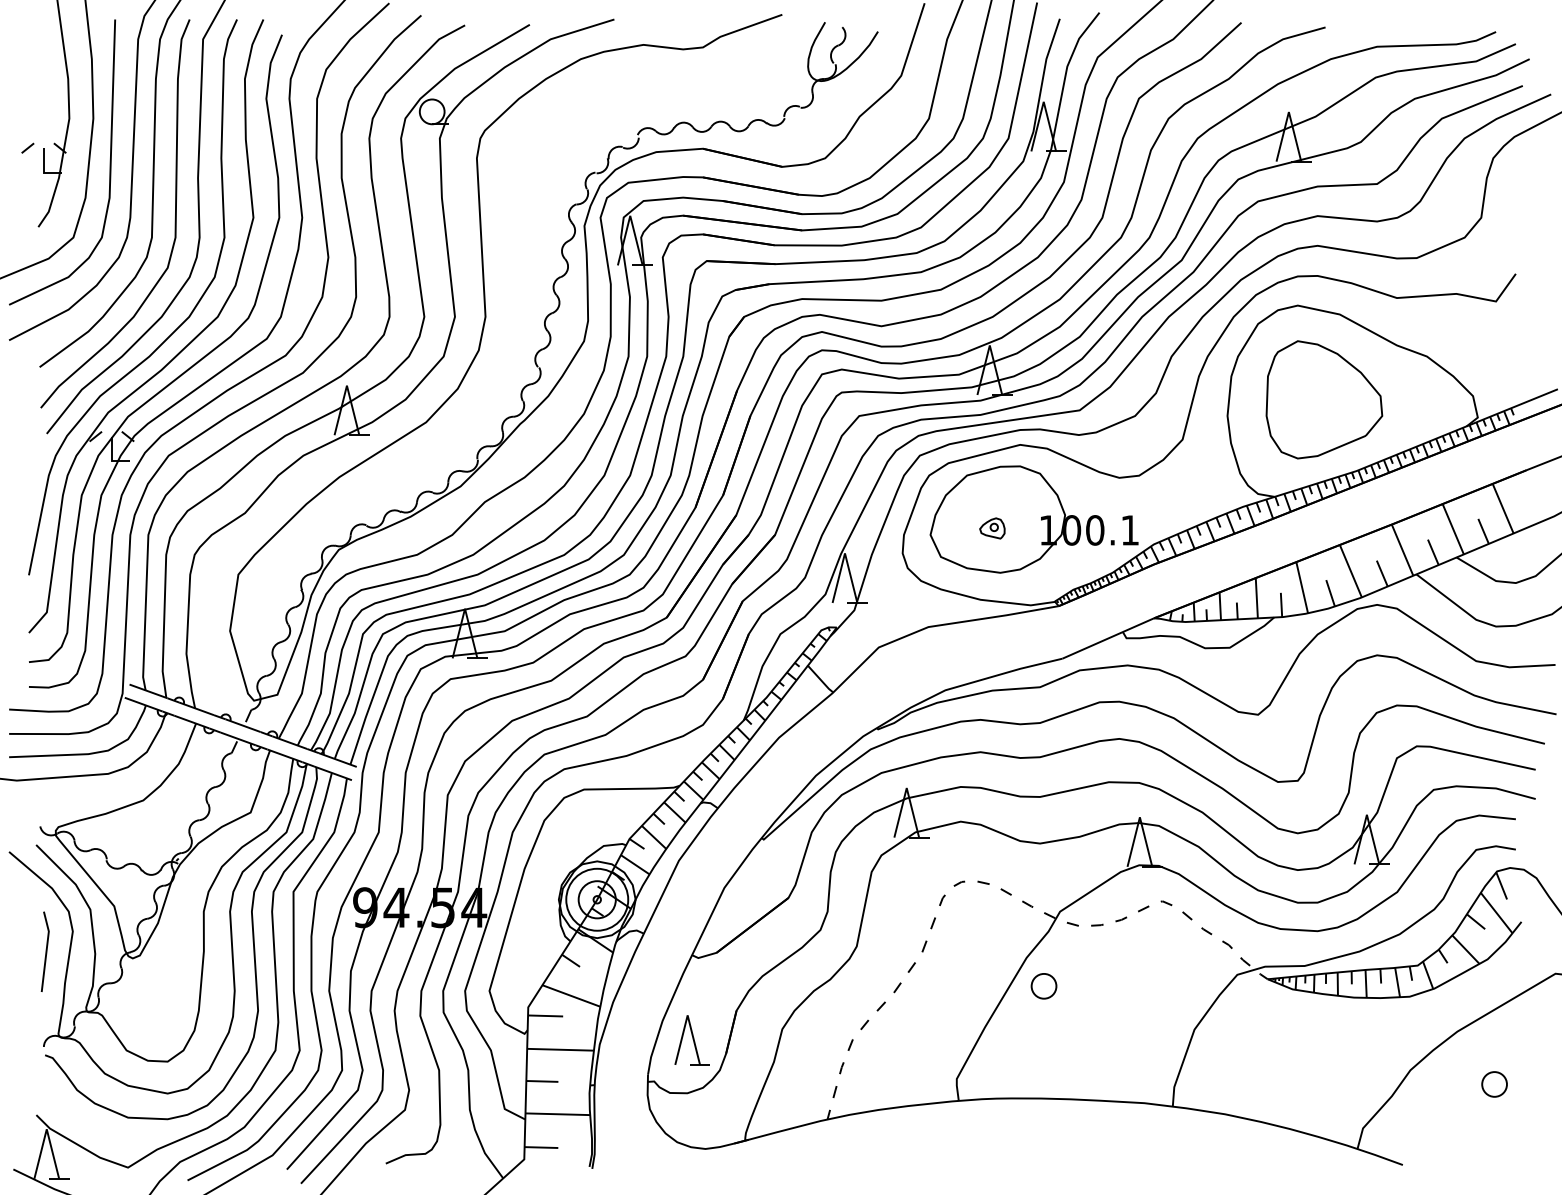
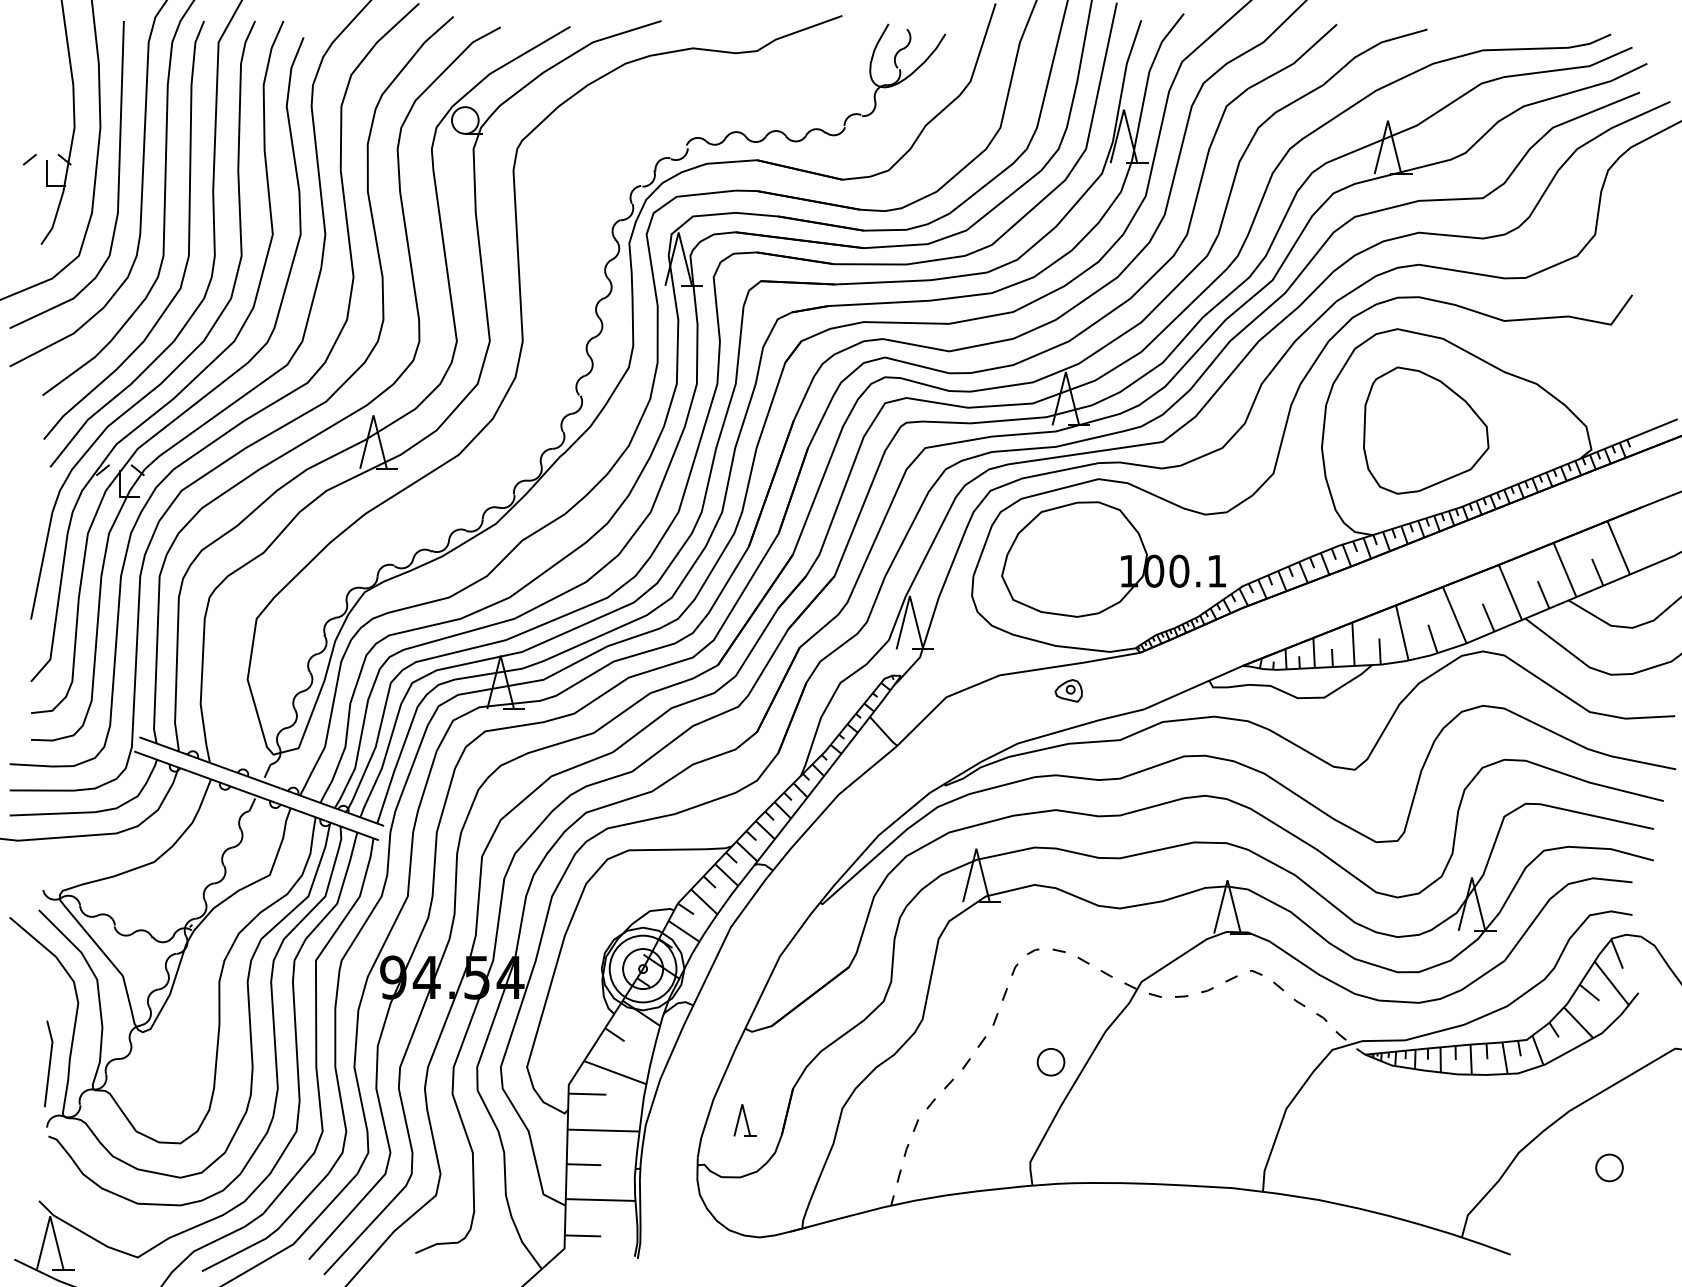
part: (992, 528) -> (1068, 690), moved
line: (45, 951) -> (48, 1063), moved
part: (1043, 986) -> (1050, 1062), moved
part: (691, 1040) -> (744, 1120), size x0.6

